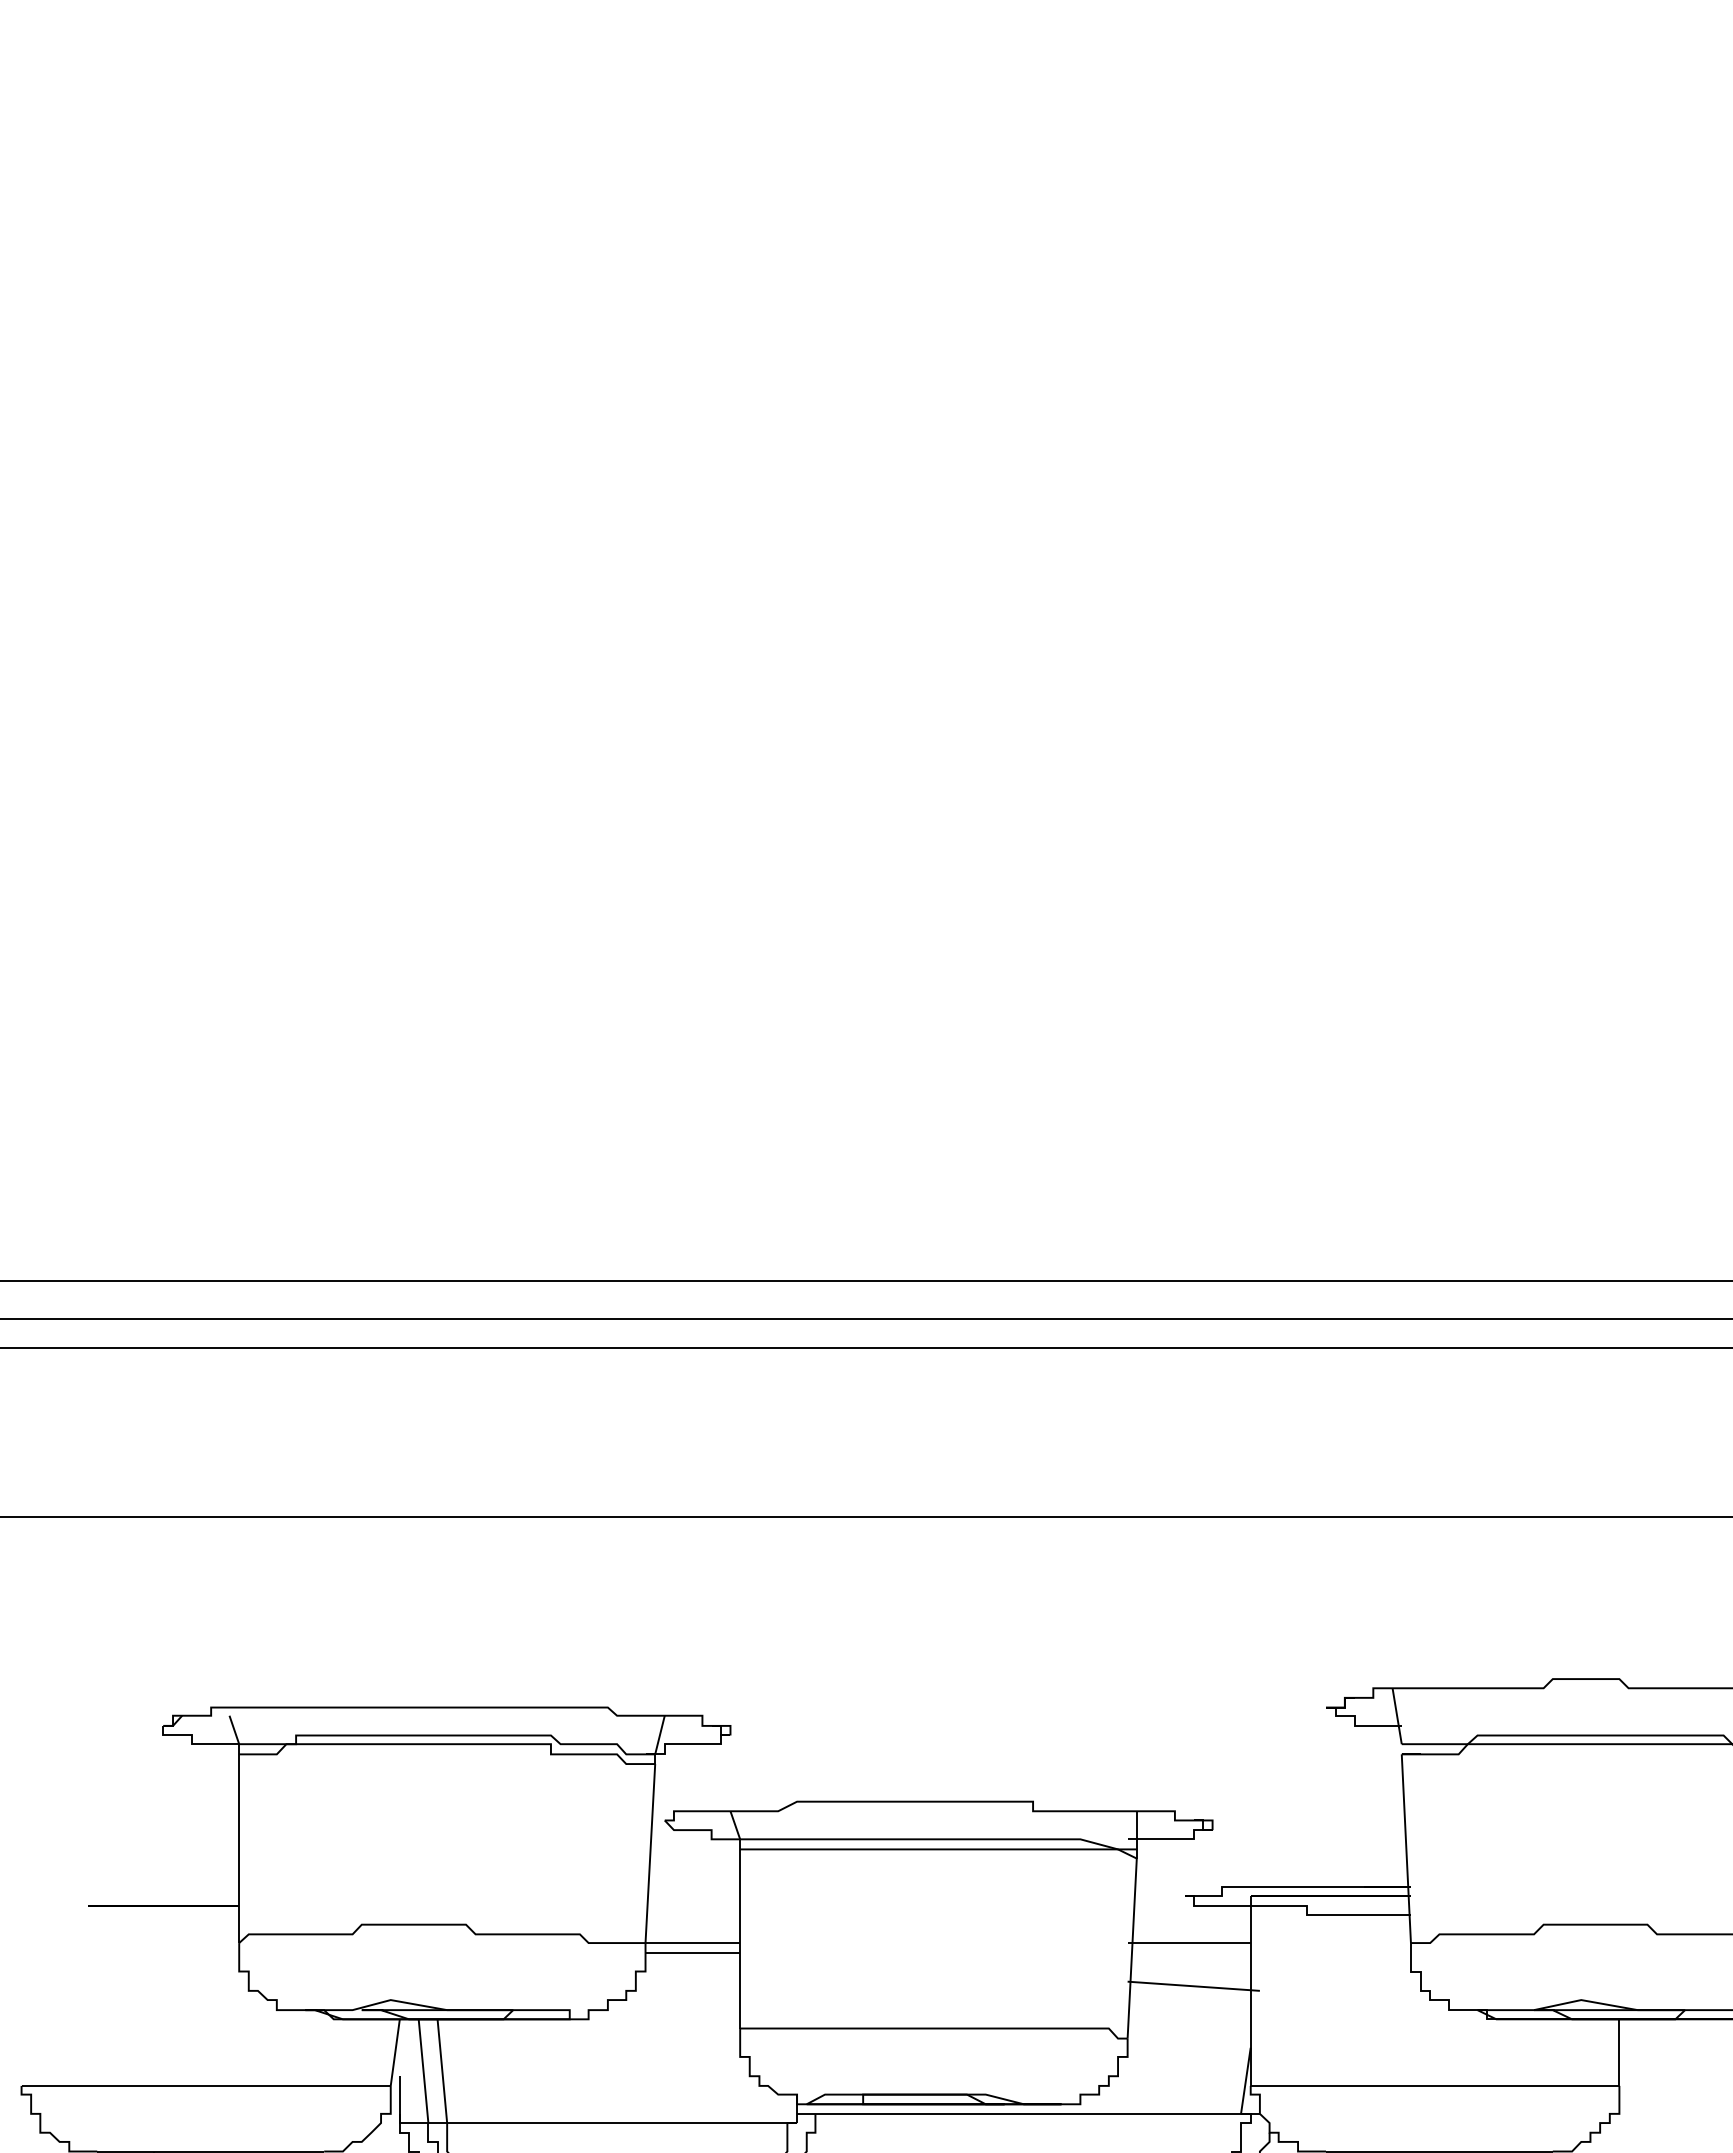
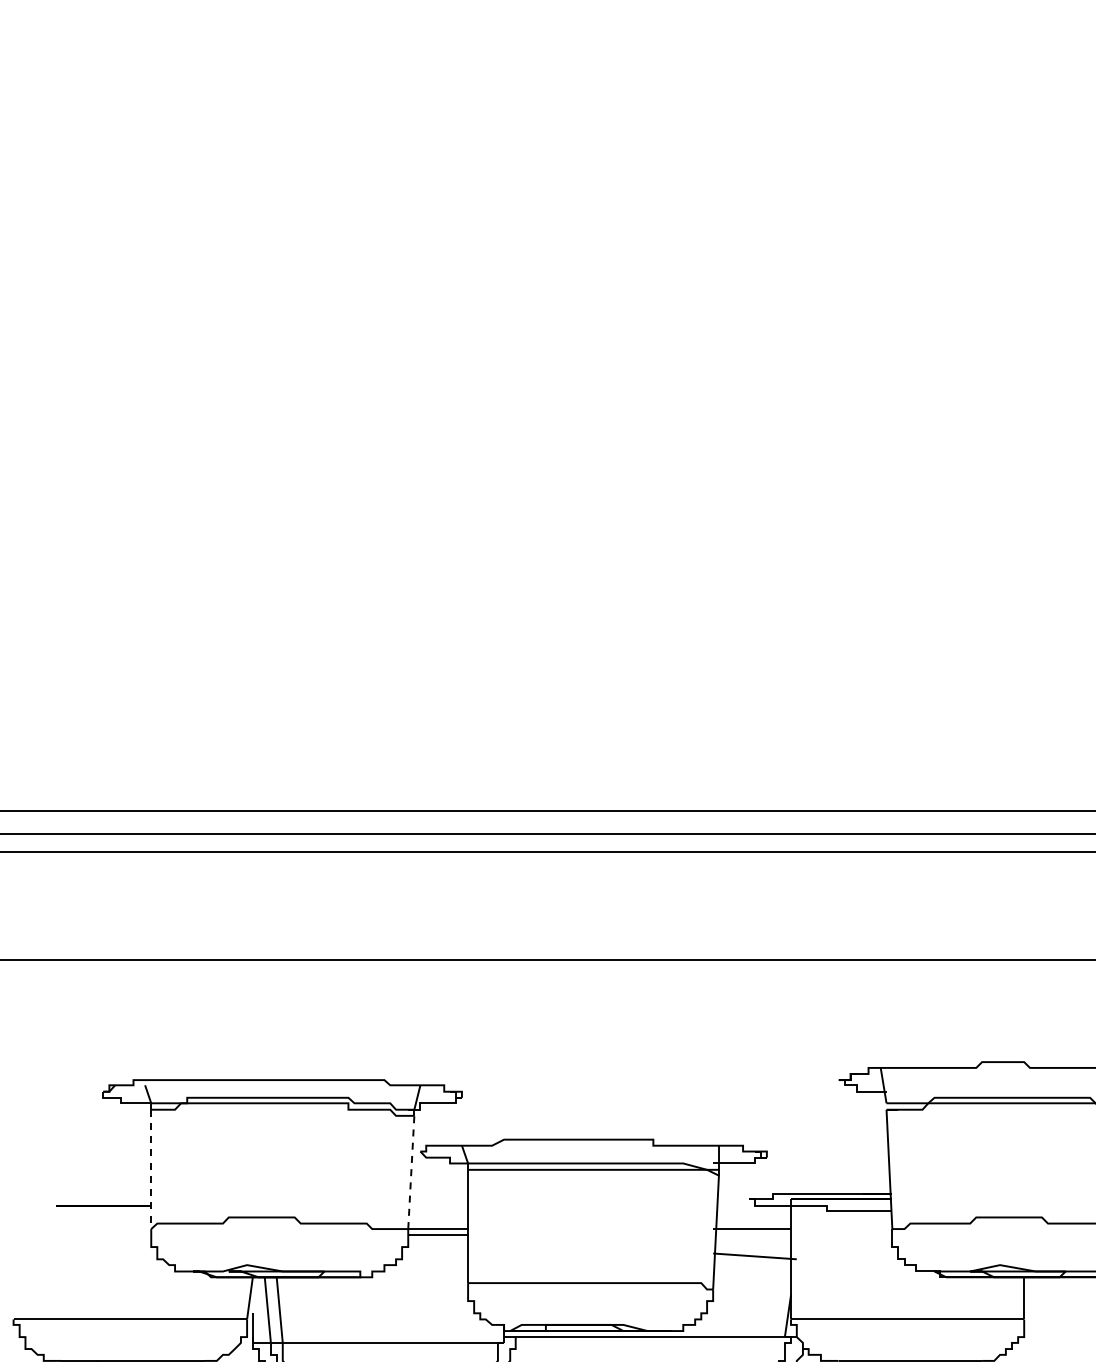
line: (239, 1848) -> (151, 1169), solid -> dashed
line: (650, 1853) -> (411, 1172), solid -> dashed

